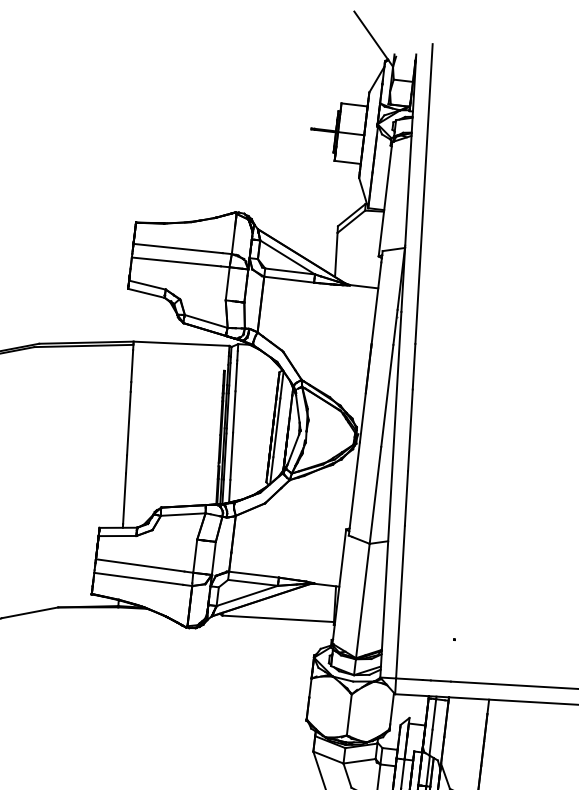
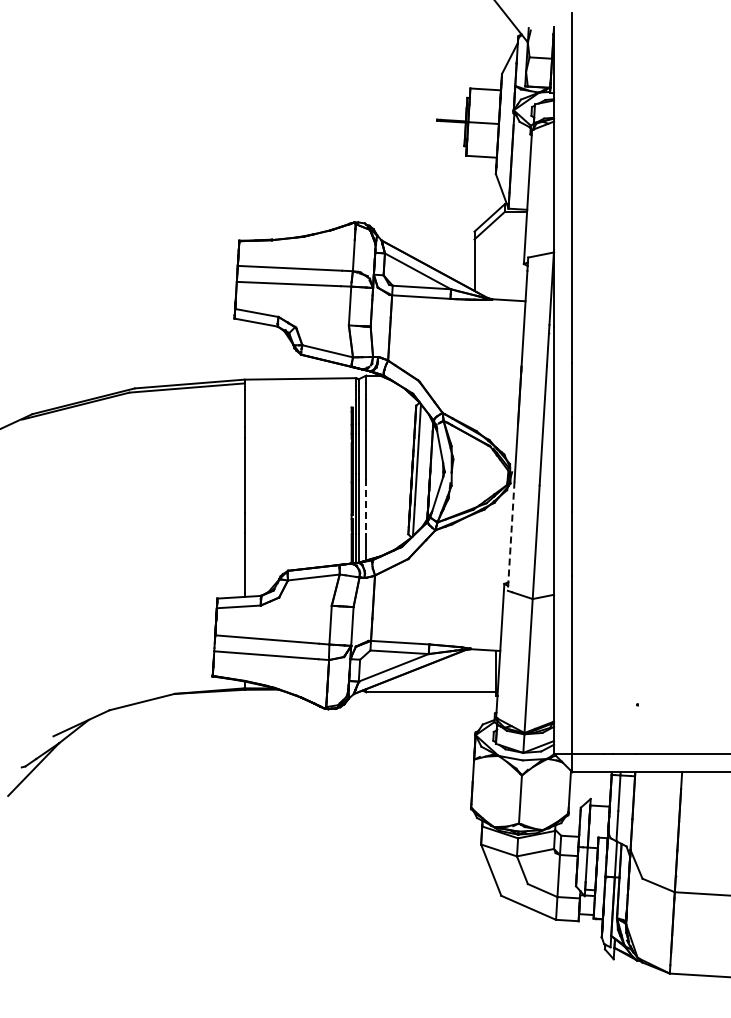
line: (231, 456) -> (366, 506), solid -> dashed
line: (354, 489) -> (511, 536), solid -> dashed

